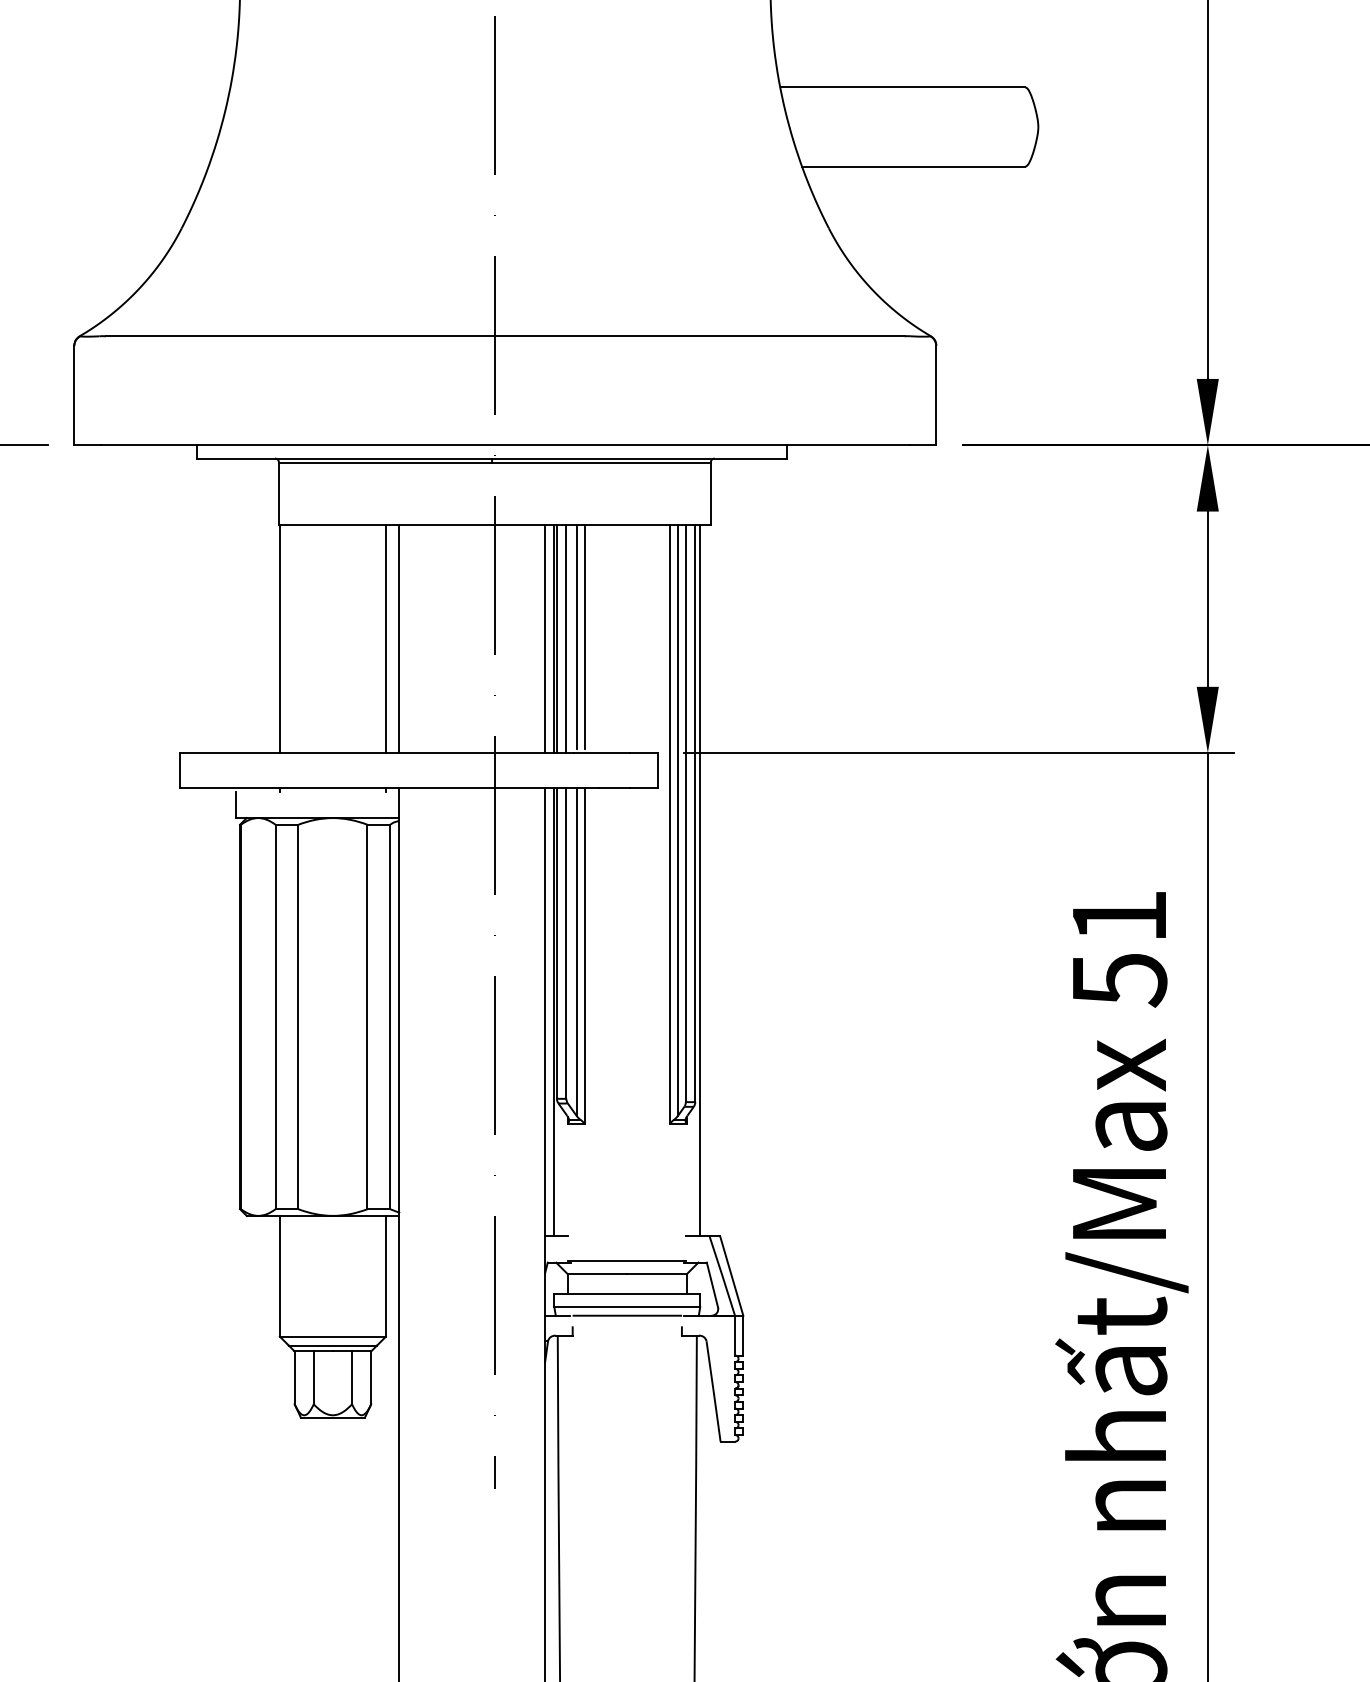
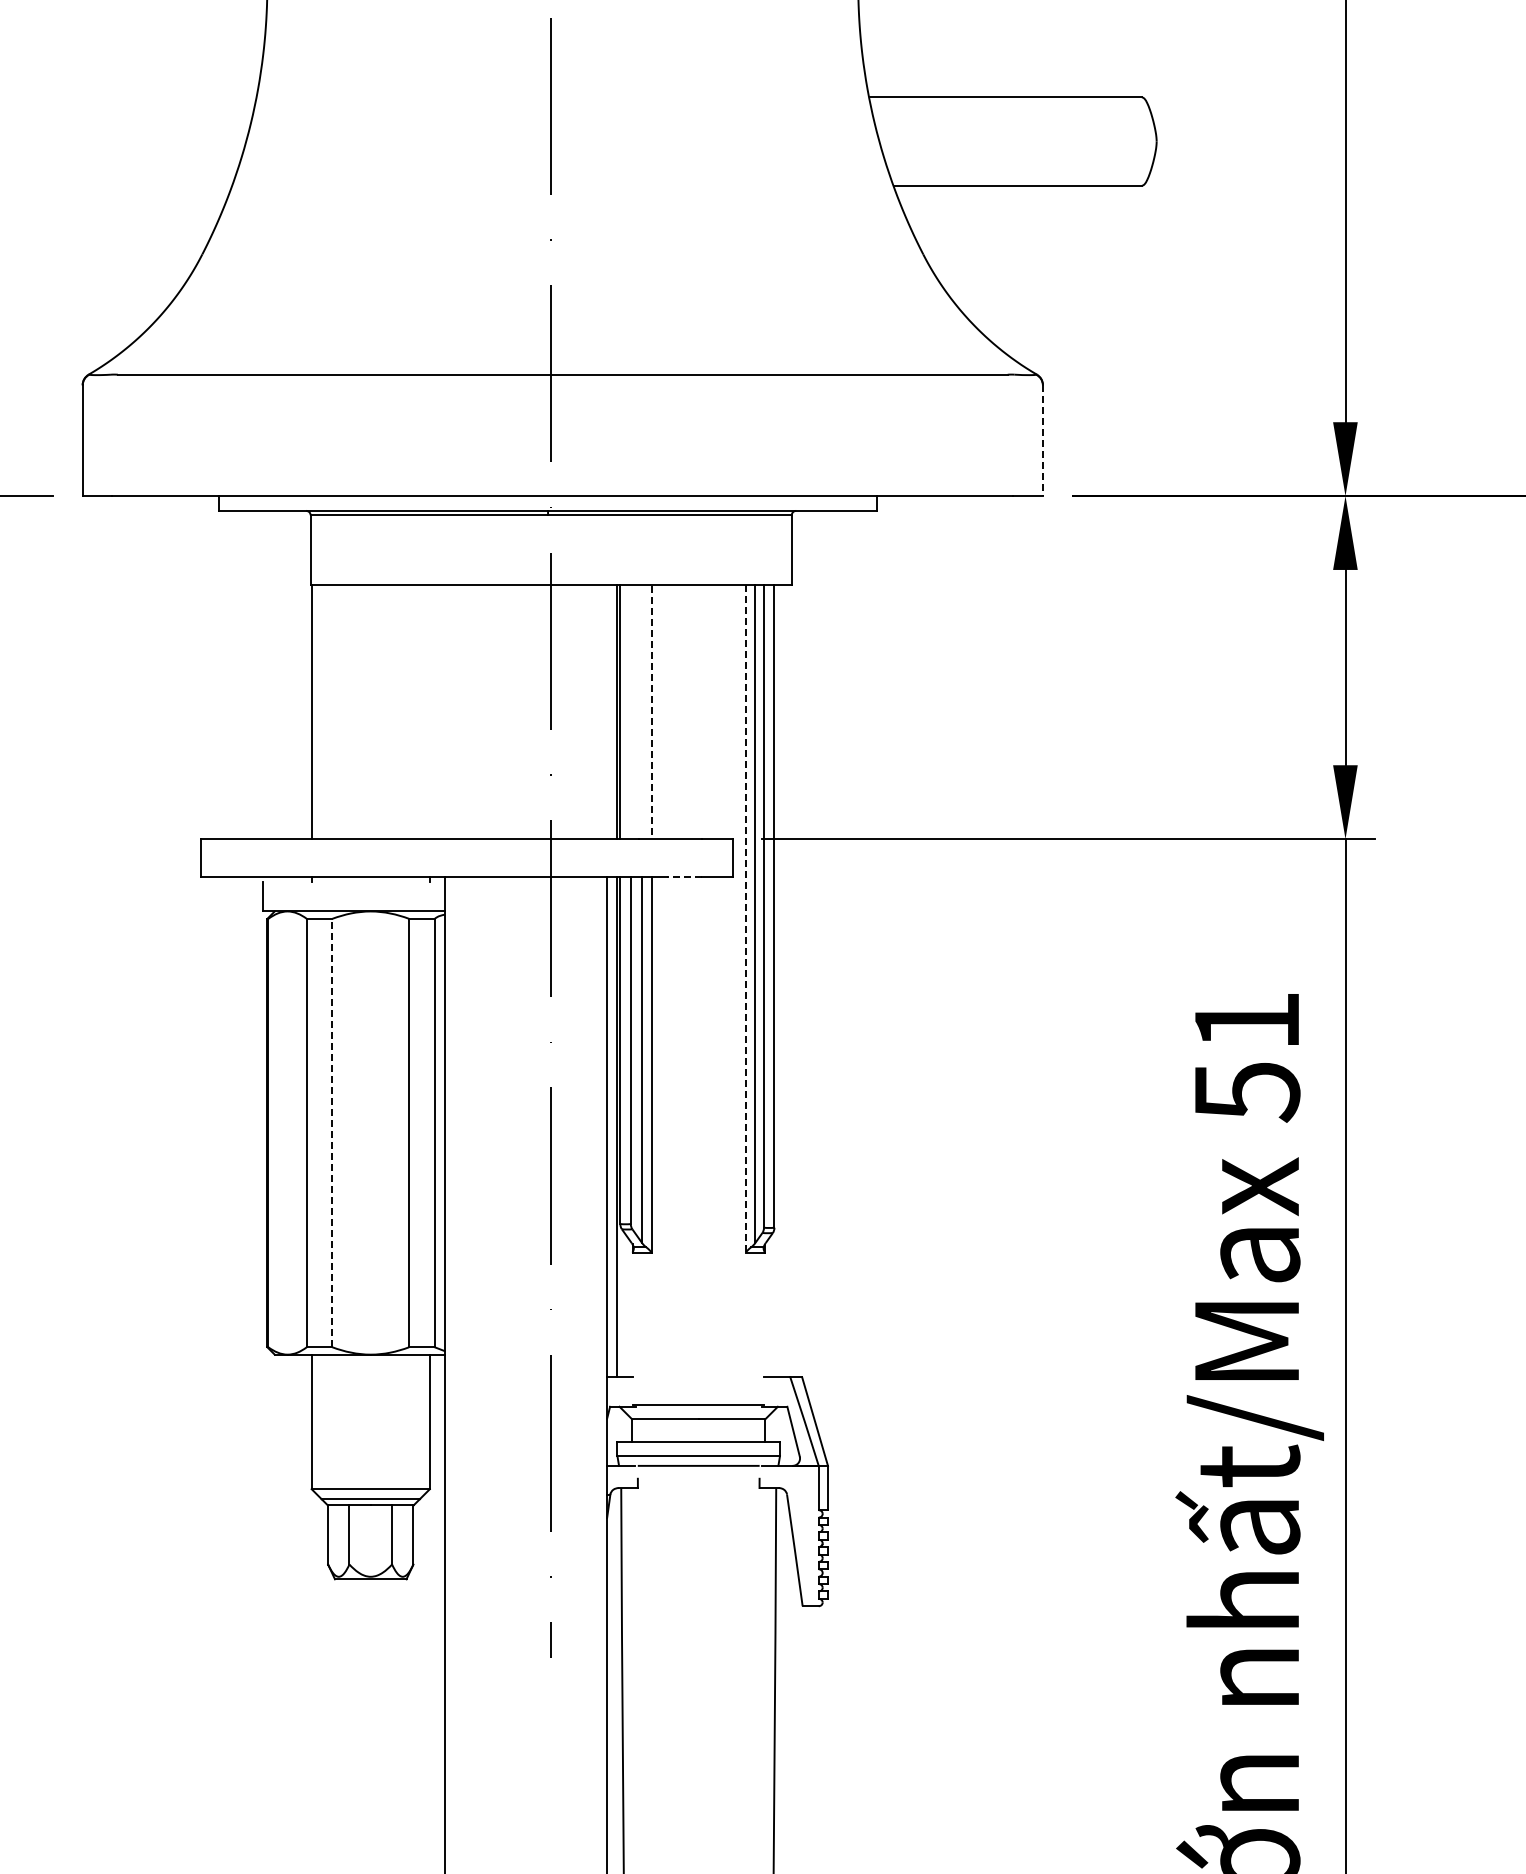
line: (935, 396) -> (1042, 441), solid -> dashed
line: (576, 636) -> (642, 709), removed
line: (584, 636) -> (651, 709), solid -> dashed
line: (385, 638) -> (429, 711), removed
line: (399, 638) -> (444, 711), removed
line: (545, 638) -> (607, 711), removed
line: (566, 638) -> (630, 711), removed
line: (614, 787) -> (684, 877), solid -> dashed
line: (669, 824) -> (745, 918), solid -> dashed
line: (699, 880) -> (779, 980), removed
line: (298, 1016) -> (332, 1132), solid -> dashed

